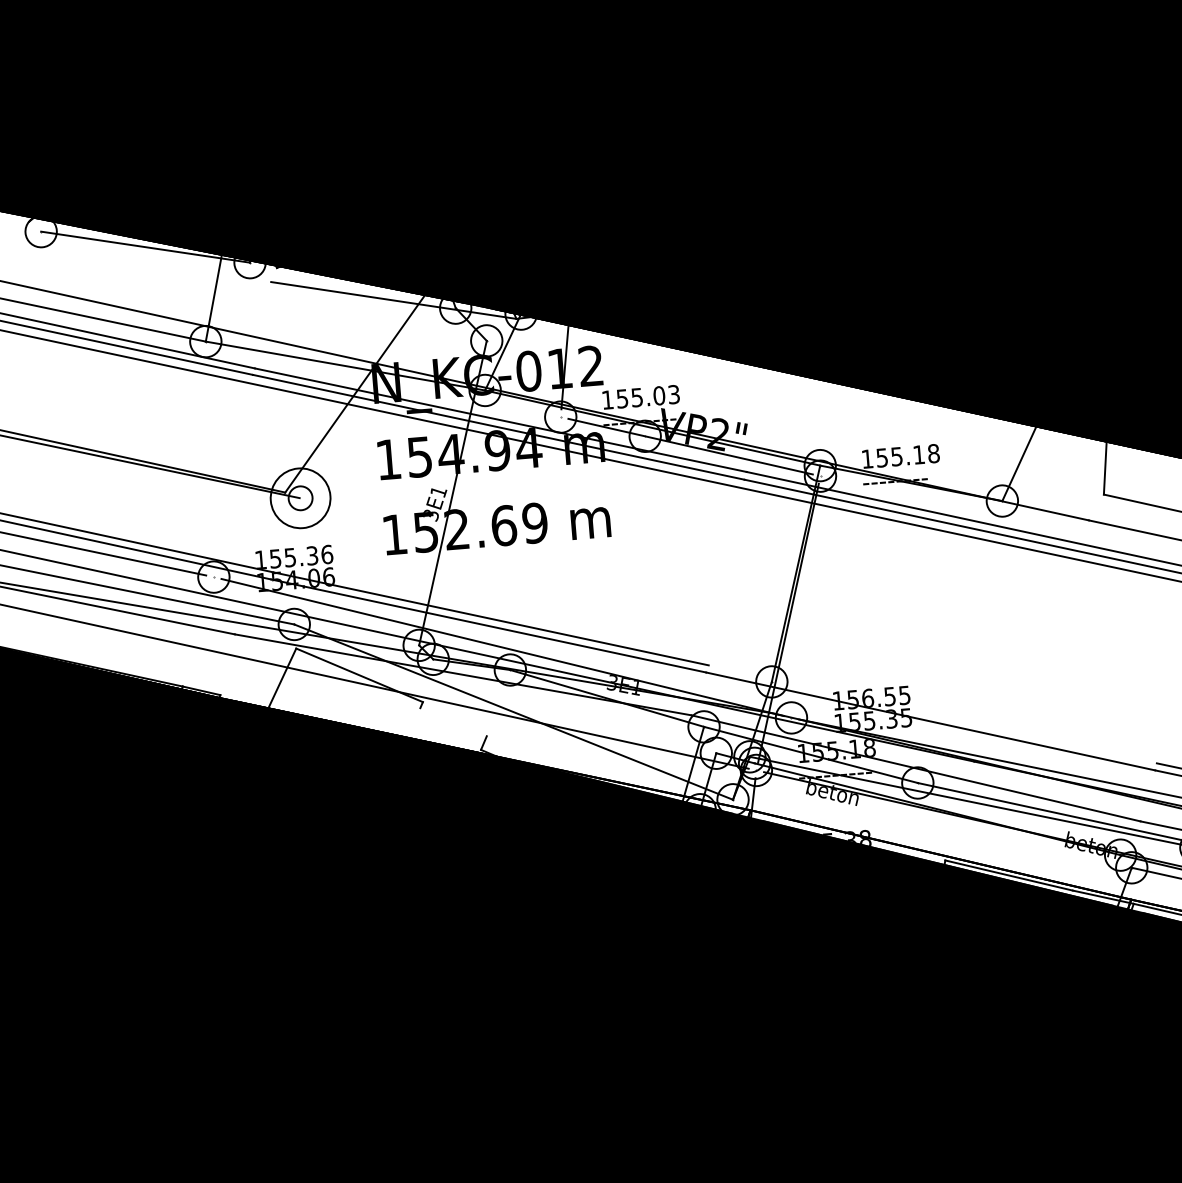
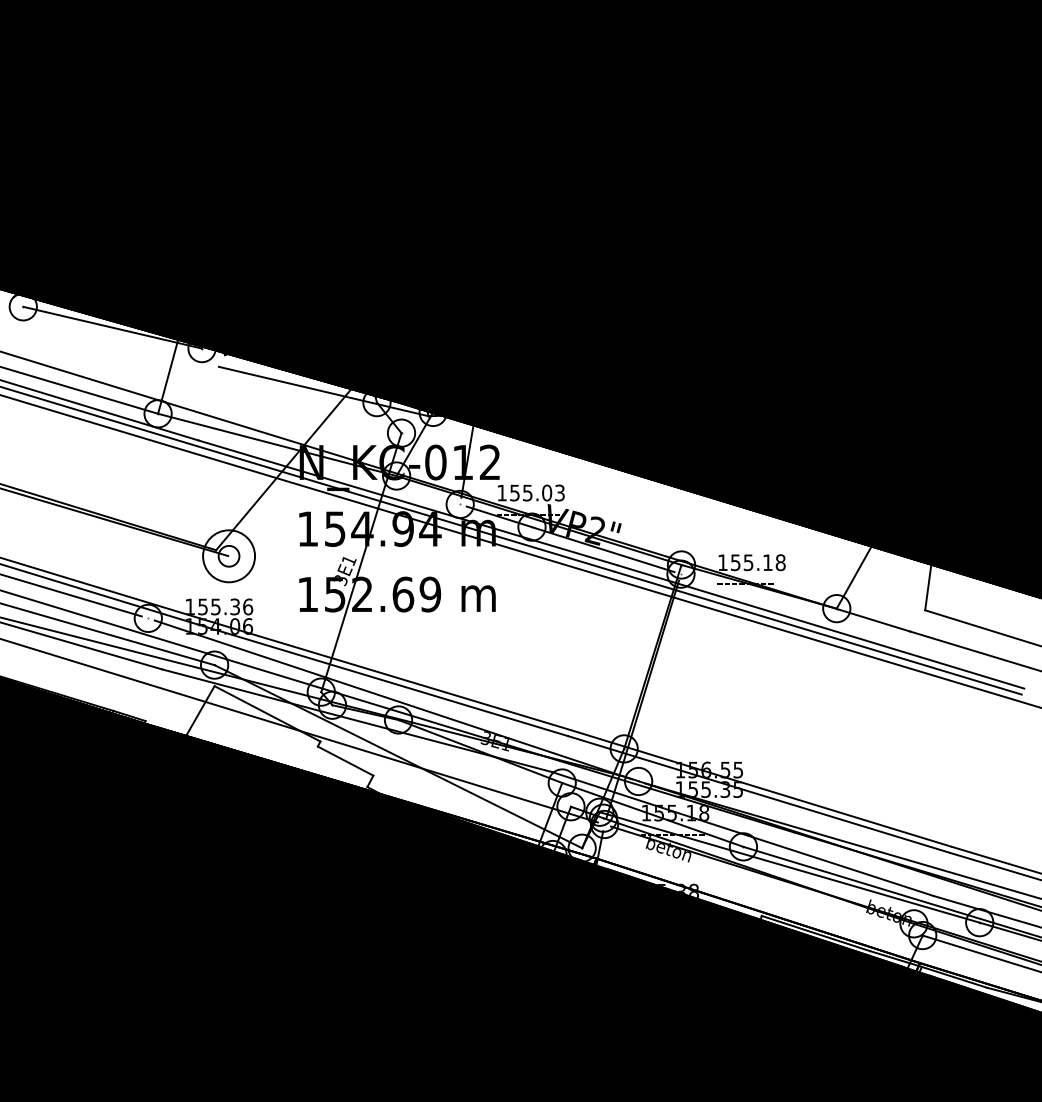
line: (931, 714) -> (760, 788), added
line: (453, 721) -> (345, 760), added

